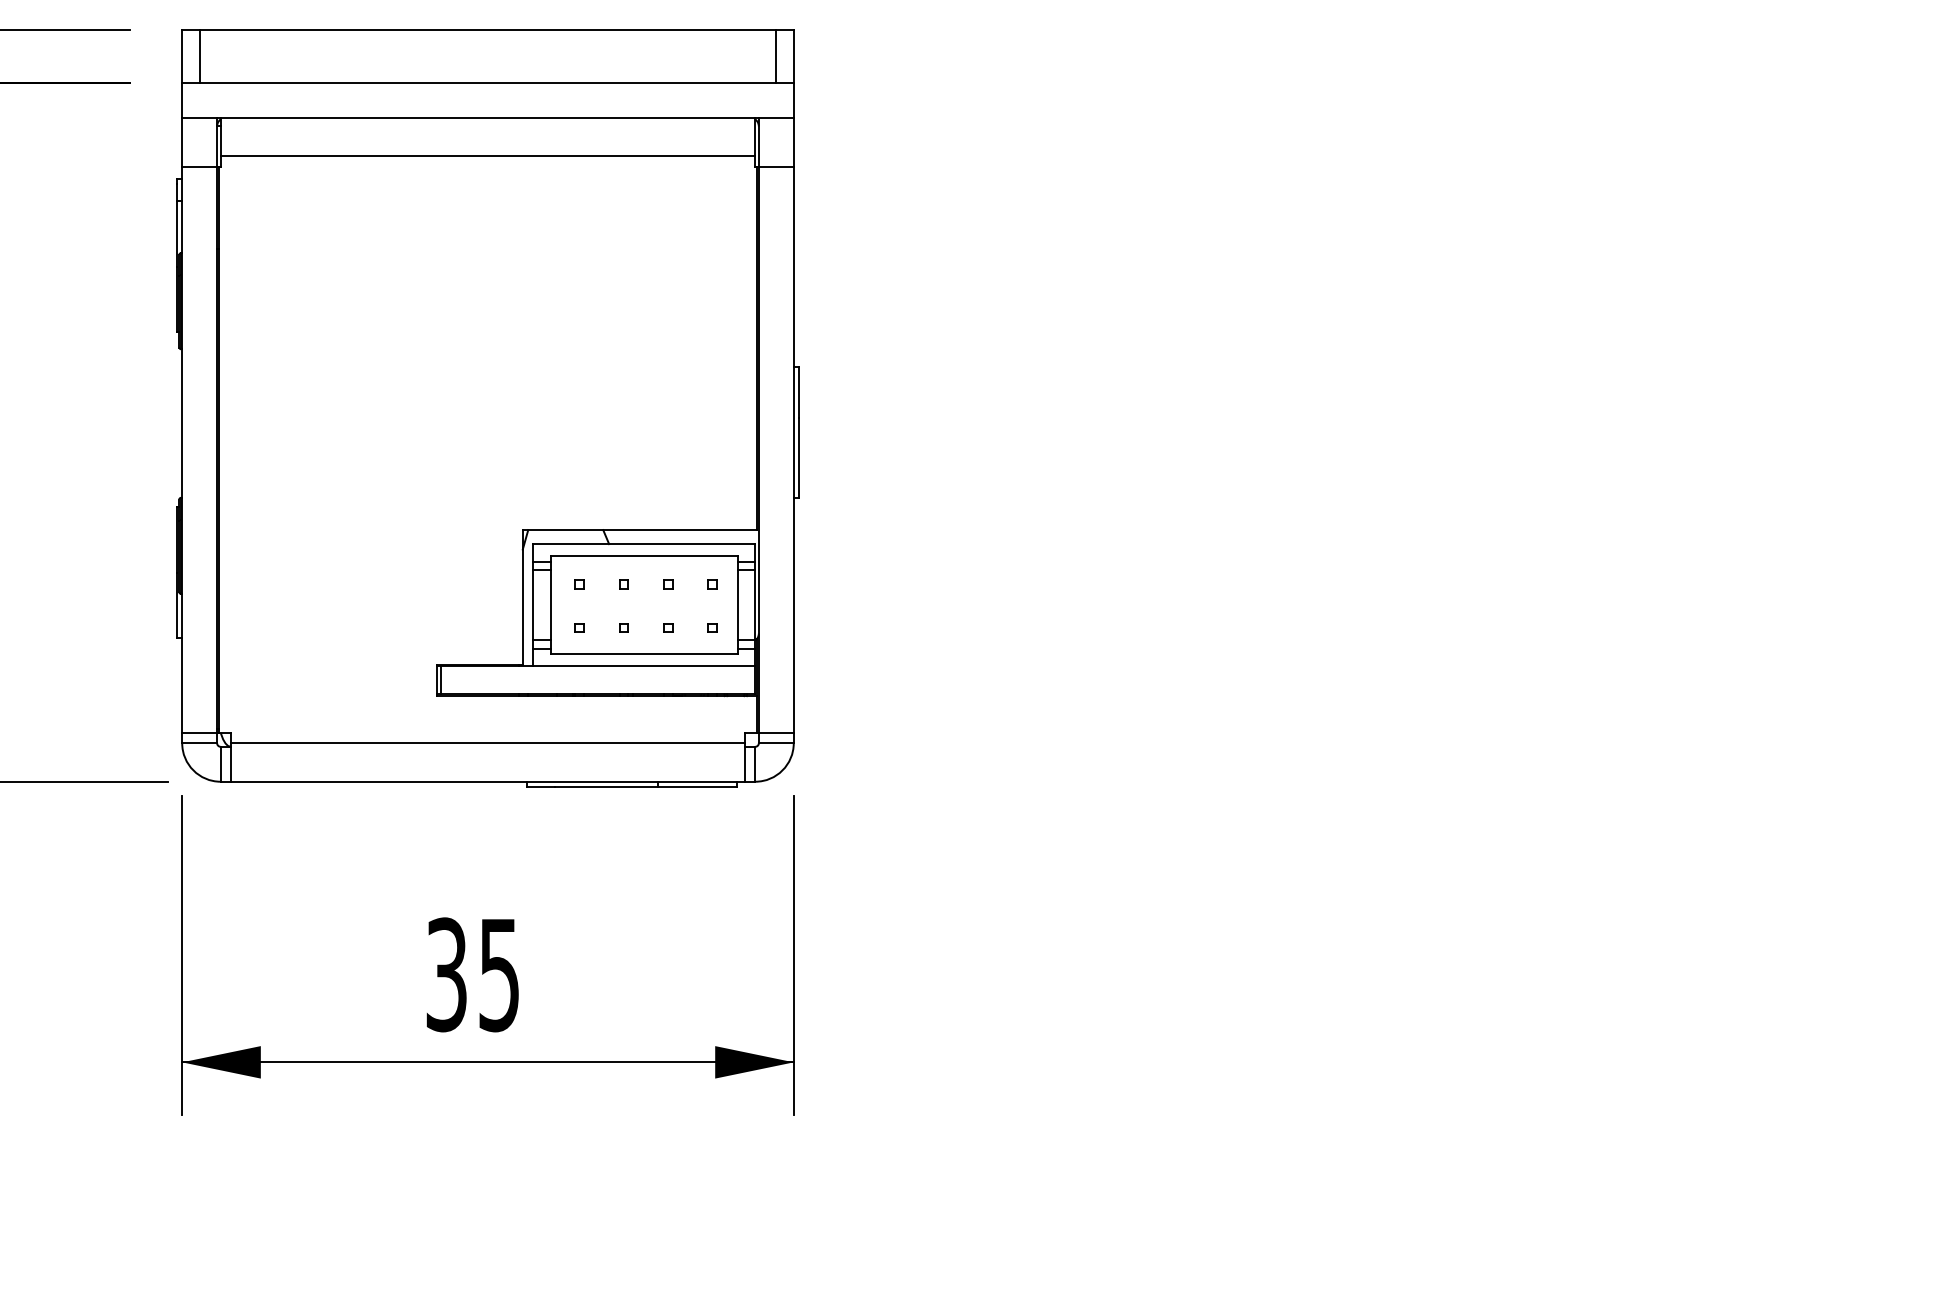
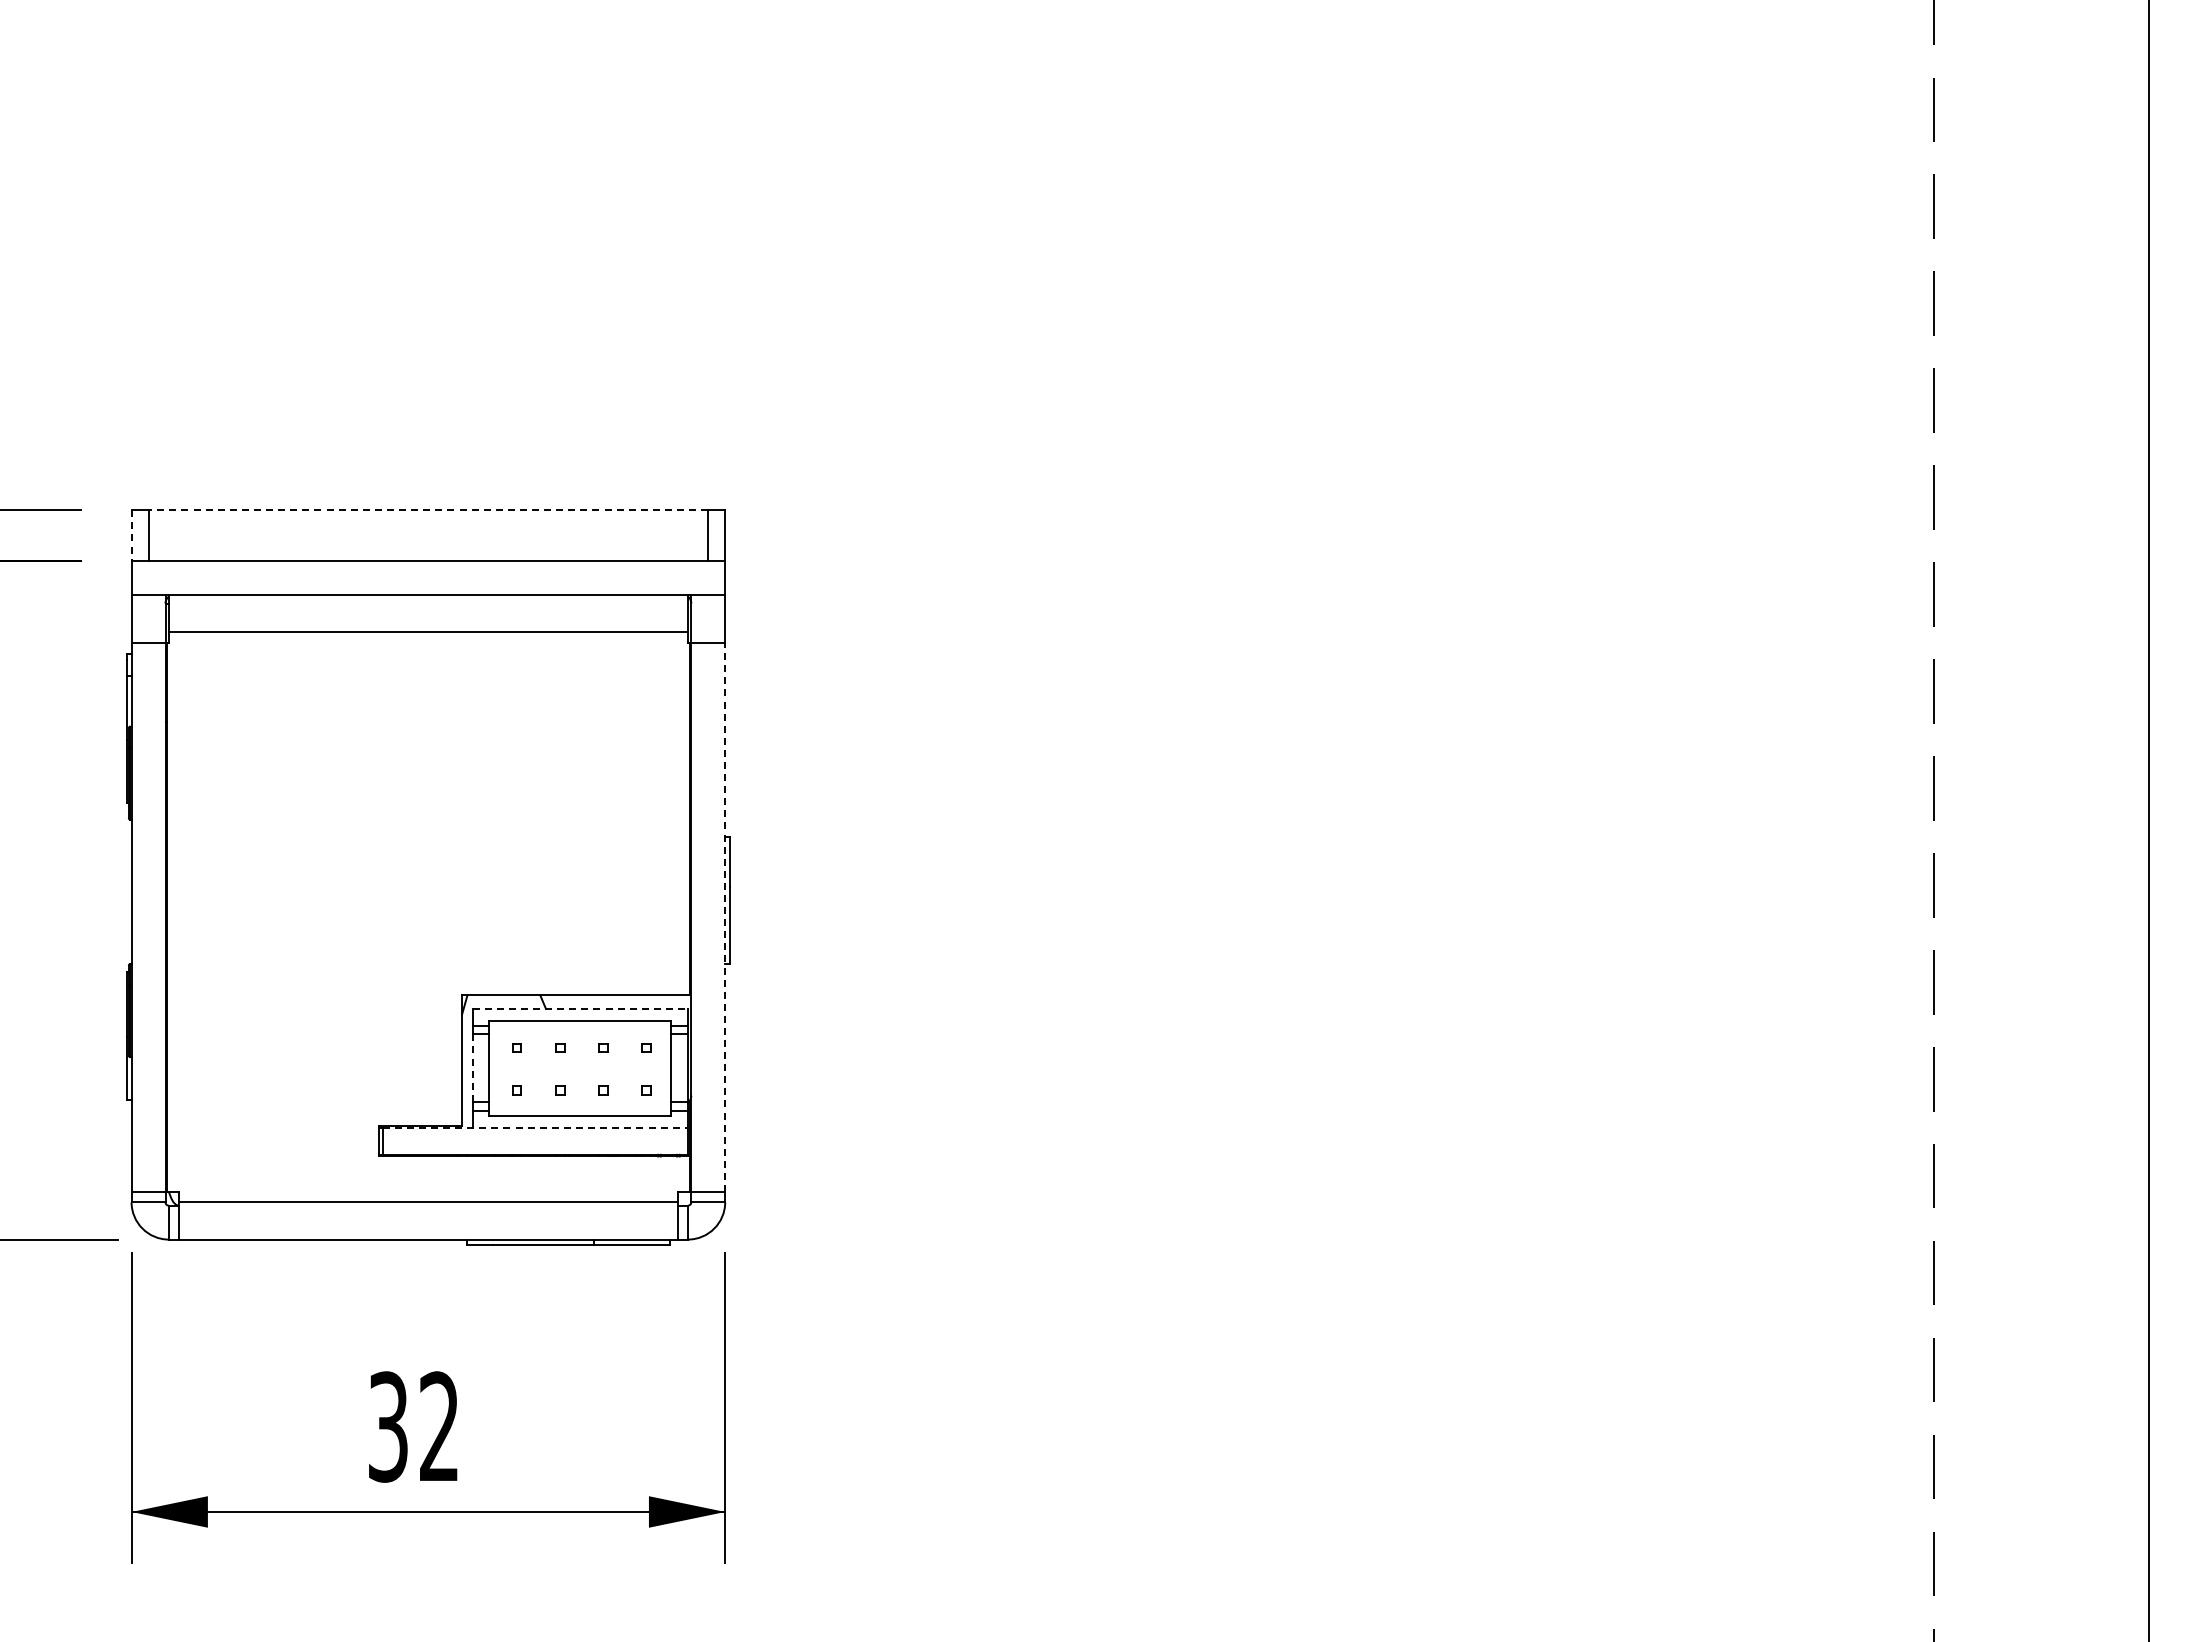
line: (488, 30) -> (428, 510), solid -> dashed
line: (182, 57) -> (131, 536), solid -> dashed
line: (794, 449) -> (725, 917), solid -> dashed
line: (644, 543) -> (580, 1008), solid -> dashed
line: (533, 605) -> (472, 1068), solid -> dashed
line: (598, 666) -> (535, 1127), solid -> dashed
text: (499, 974) -> (439, 1426), 35 -> 32

